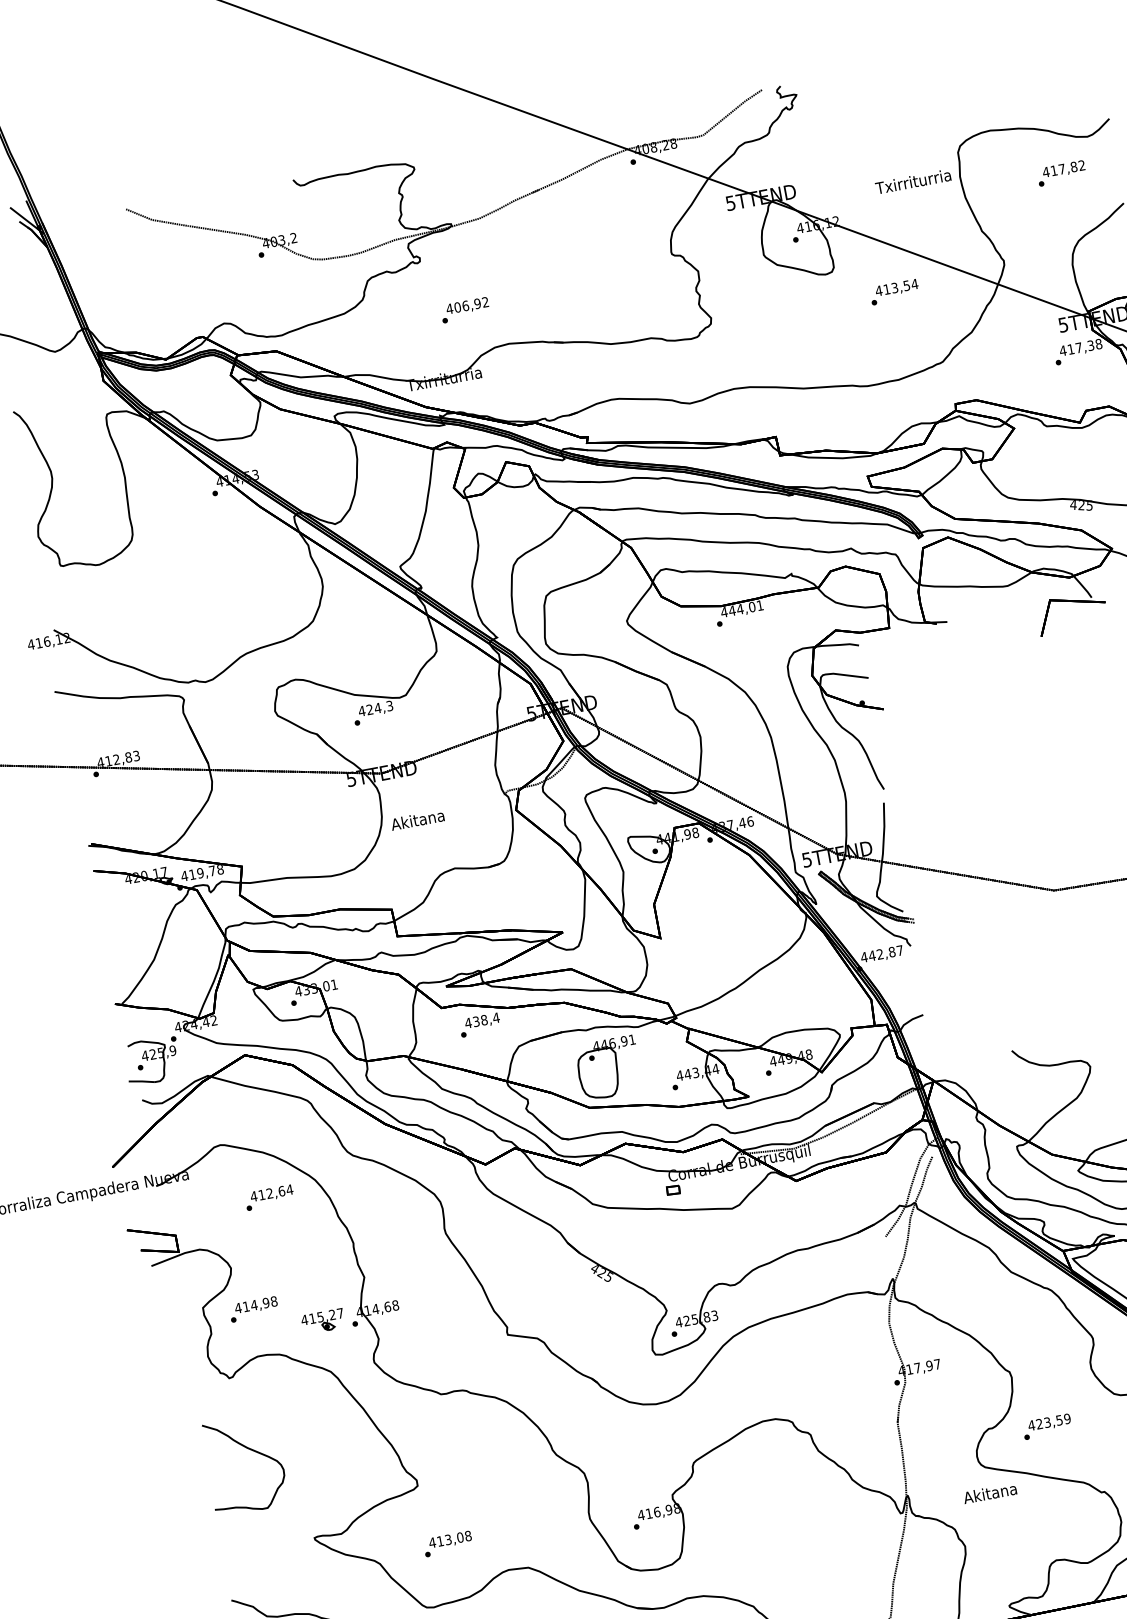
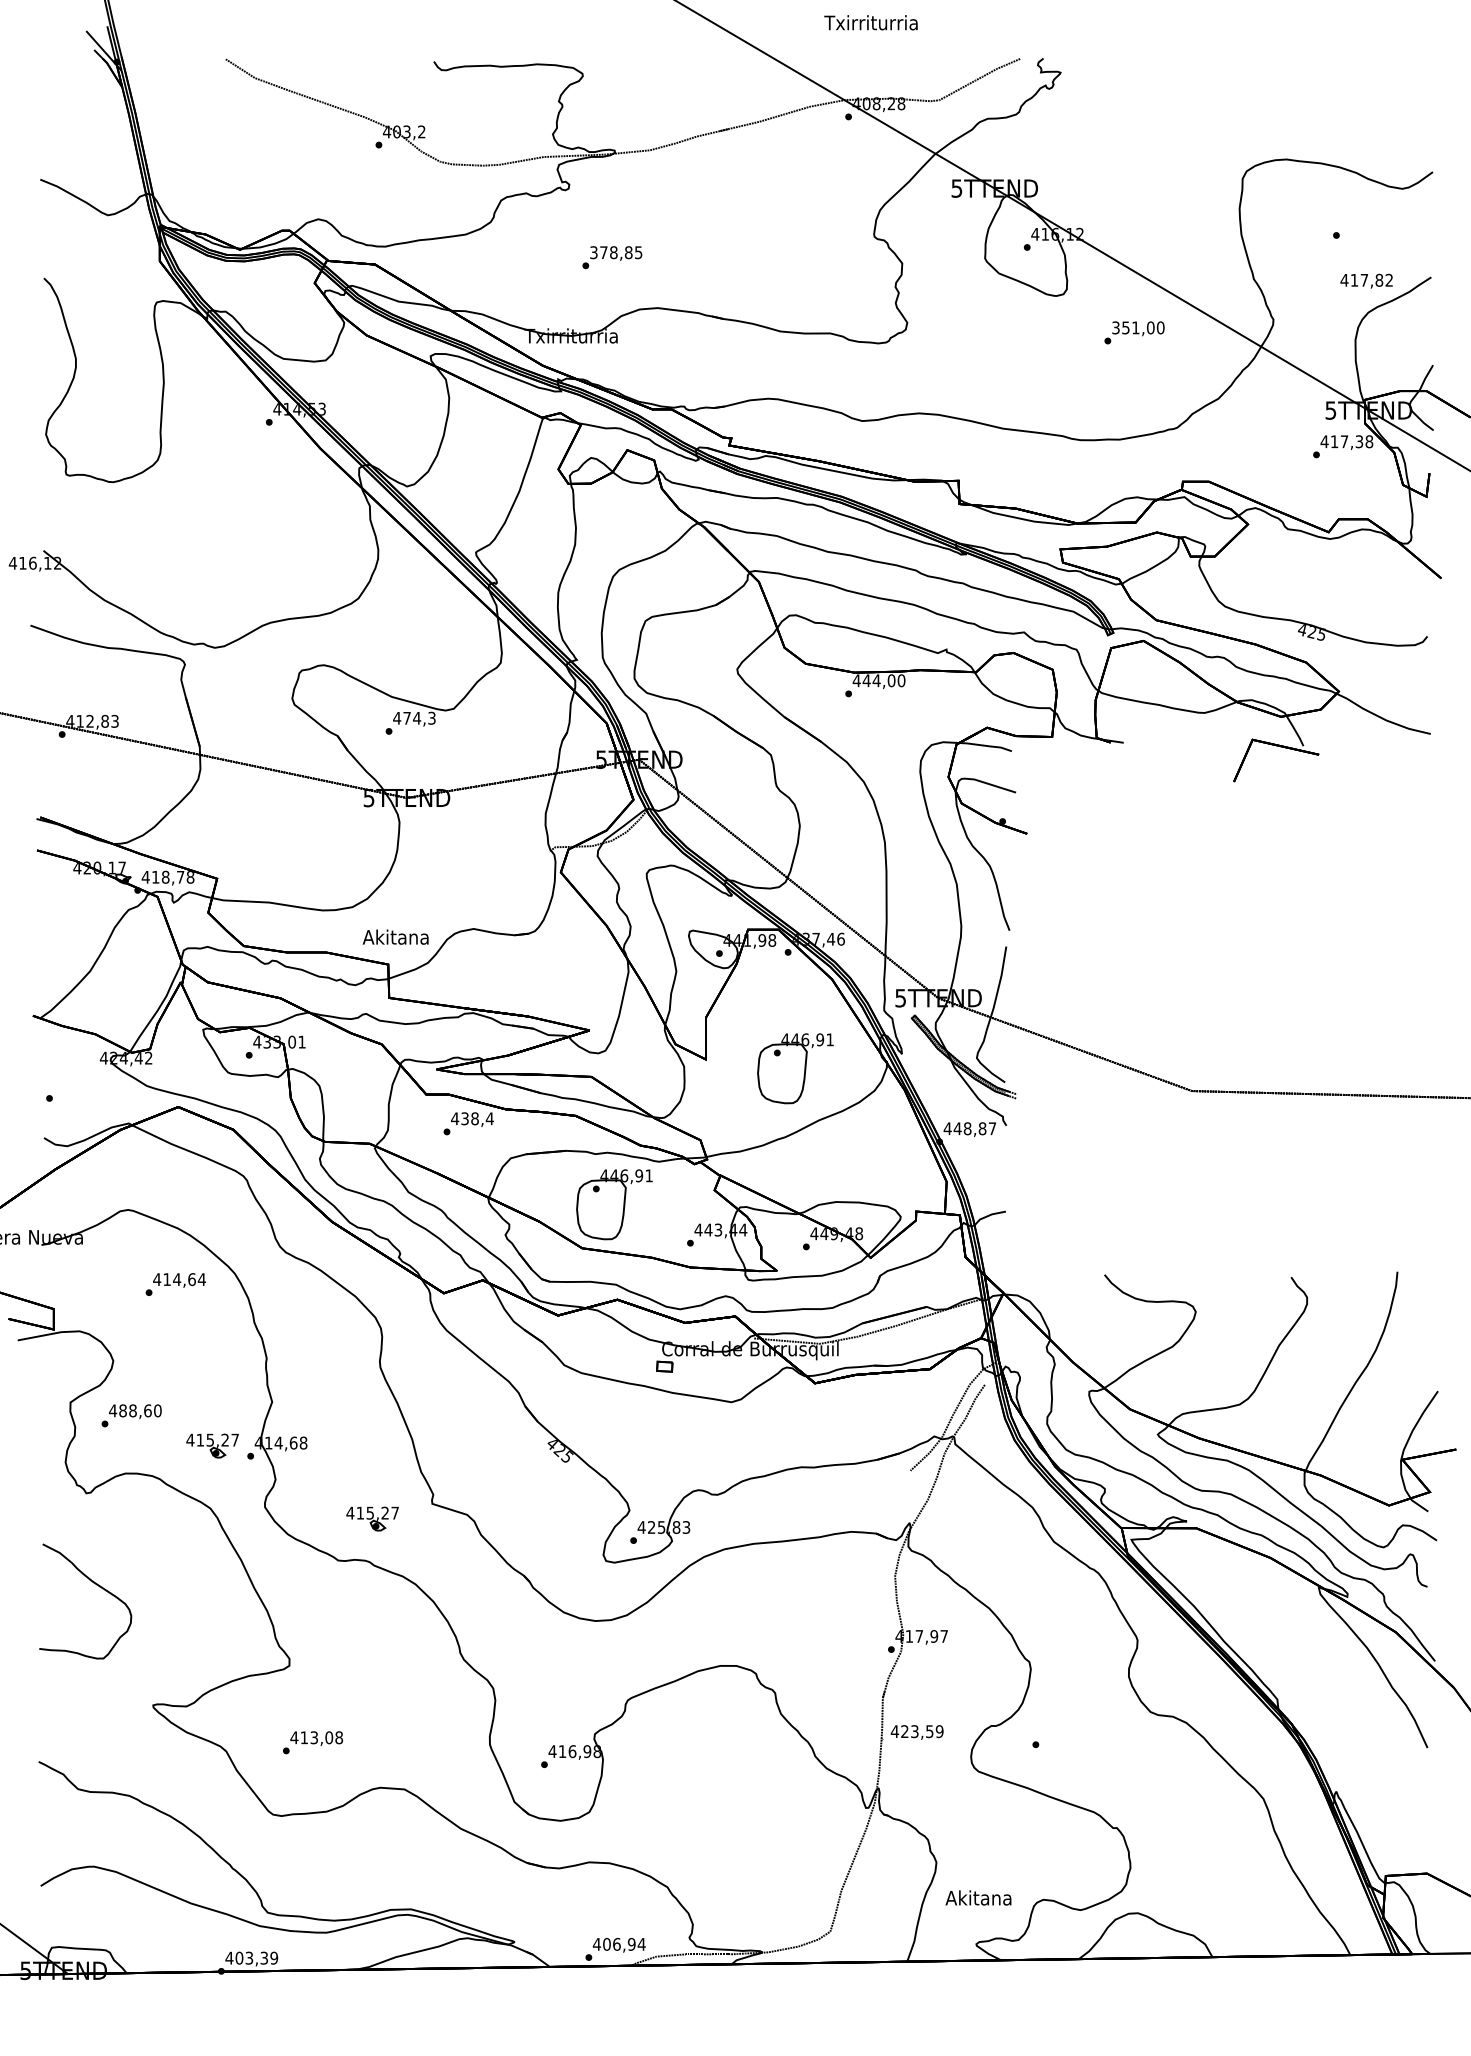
text: (1063, 169) -> (1366, 280), moved
text: (912, 181) -> (870, 22), moved
text: (896, 287) -> (1137, 327), 413,54 -> 351,00
text: (466, 305) -> (615, 252), 406,92 -> 378,85
text: (760, 605) -> (901, 680), 444,01 -> 444,00
text: (369, 709) -> (406, 717), 424,3 -> 474,3
text: (417, 819) -> (395, 936), moved
text: (200, 873) -> (165, 877), 419,78 -> 418,78
part: (733, 931) -> (795, 1068), added
text: (880, 954) -> (967, 1128), 442,87 -> 448,87
part: (152, 1060) -> (65, 1092), removed
text: (270, 1193) -> (177, 1279), 412,64 -> 414,64
text: (260, 1303) -> (140, 1410), 414,98 -> 488,60
part: (462, 1355) -> (372, 1518), added
text: (1049, 1423) -> (916, 1732), moved
text: (989, 1492) -> (978, 1897), moved

